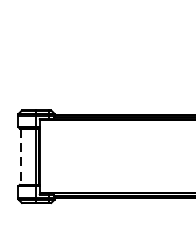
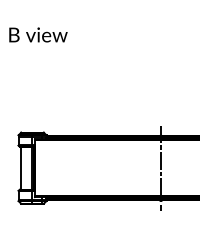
line: (20, 157) -> (20, 168), dashed -> solid

